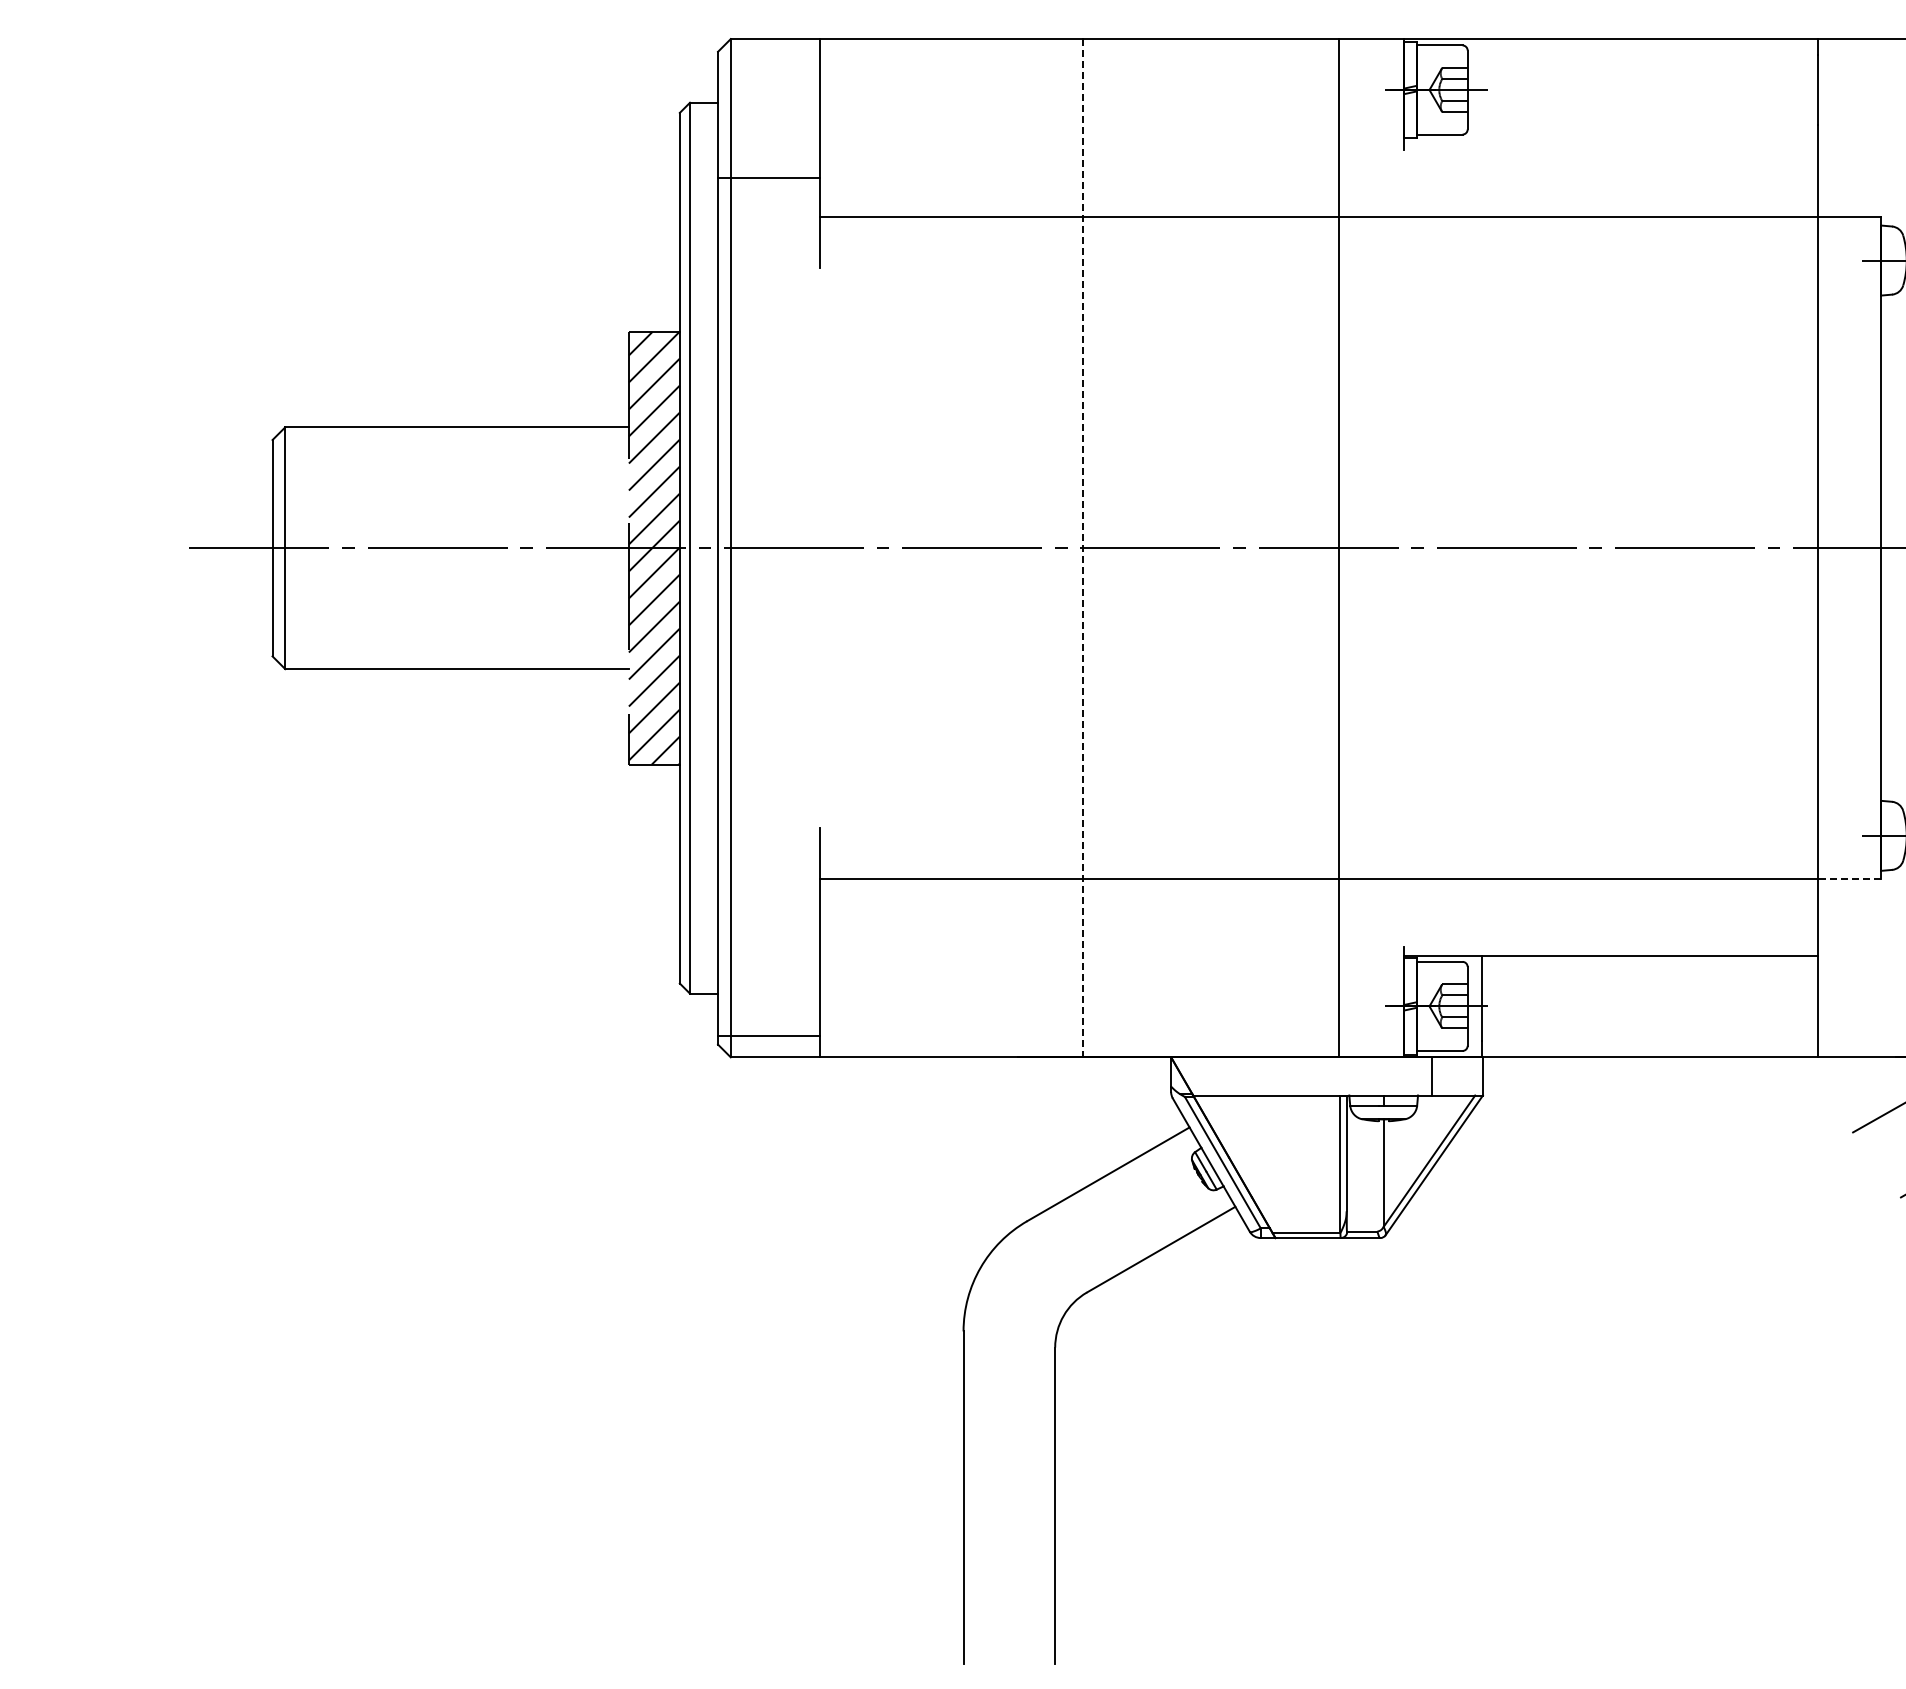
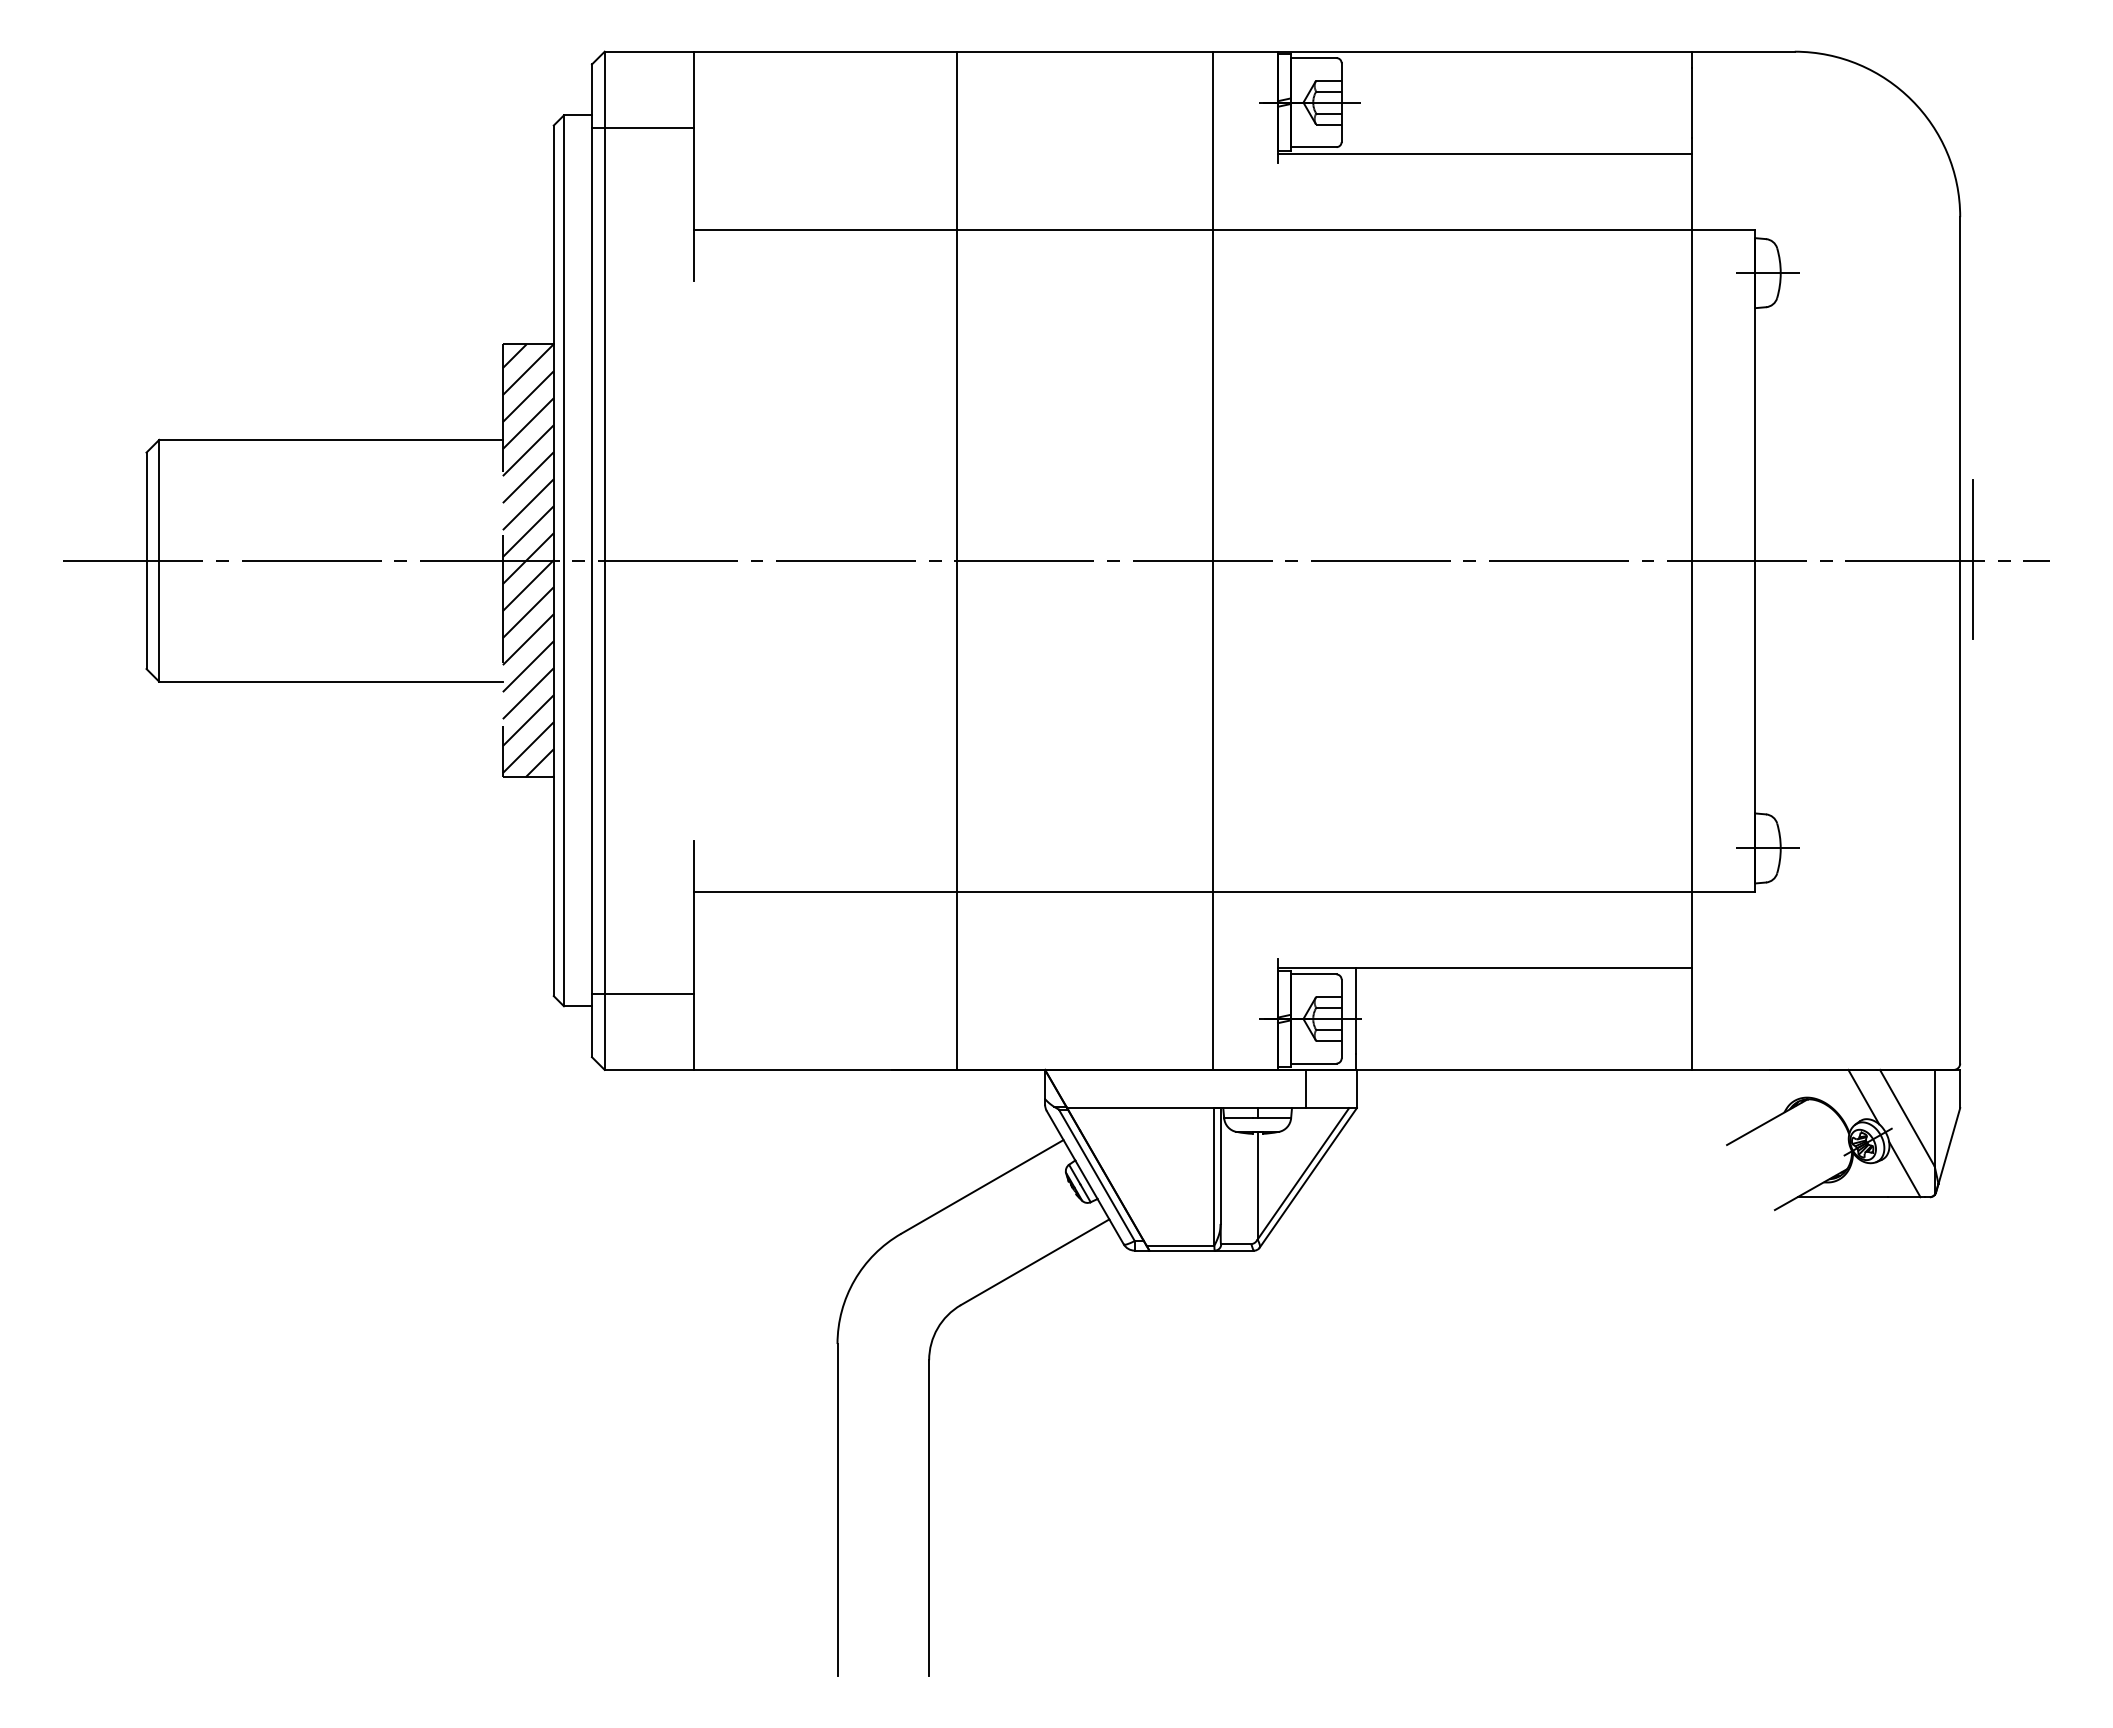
line: (1610, 140) -> (1484, 153), added
line: (768, 178) -> (642, 128), moved
line: (1083, 548) -> (957, 561), dashed -> solid
line: (1849, 878) -> (1723, 891), dashed -> solid
line: (768, 1035) -> (642, 993), moved

